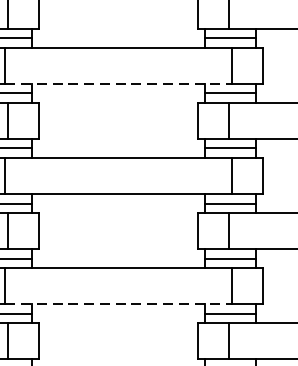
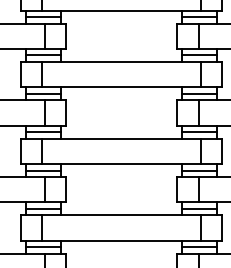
line: (120, 84) -> (122, 87), dashed -> solid
line: (120, 303) -> (122, 240), dashed -> solid

